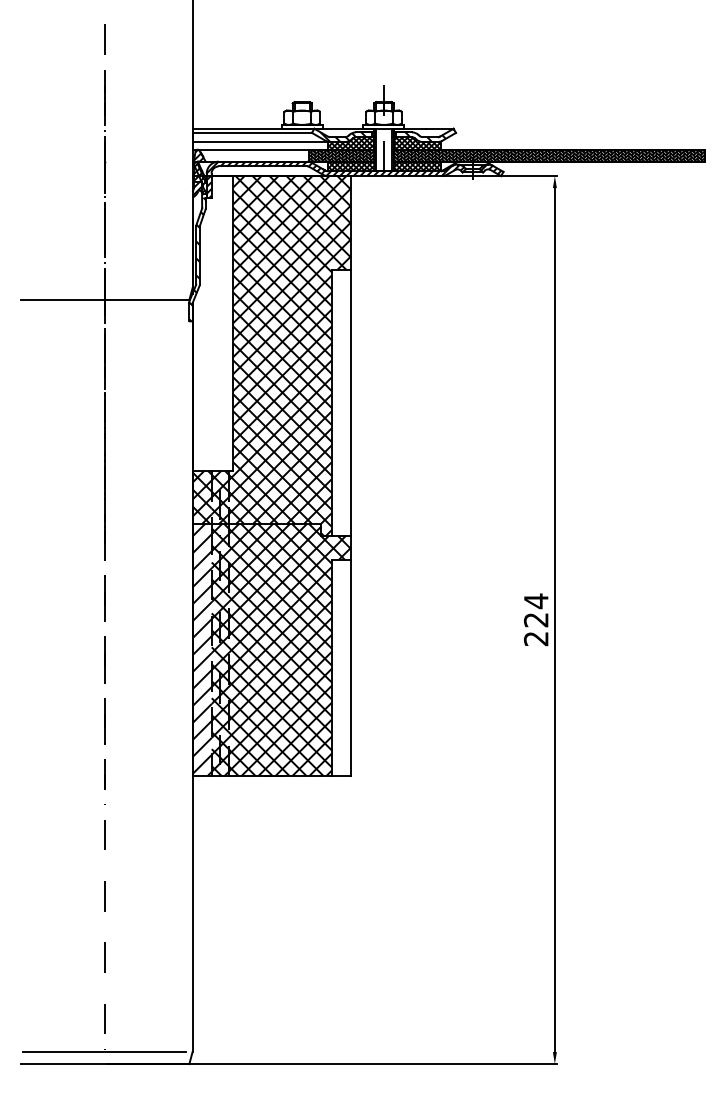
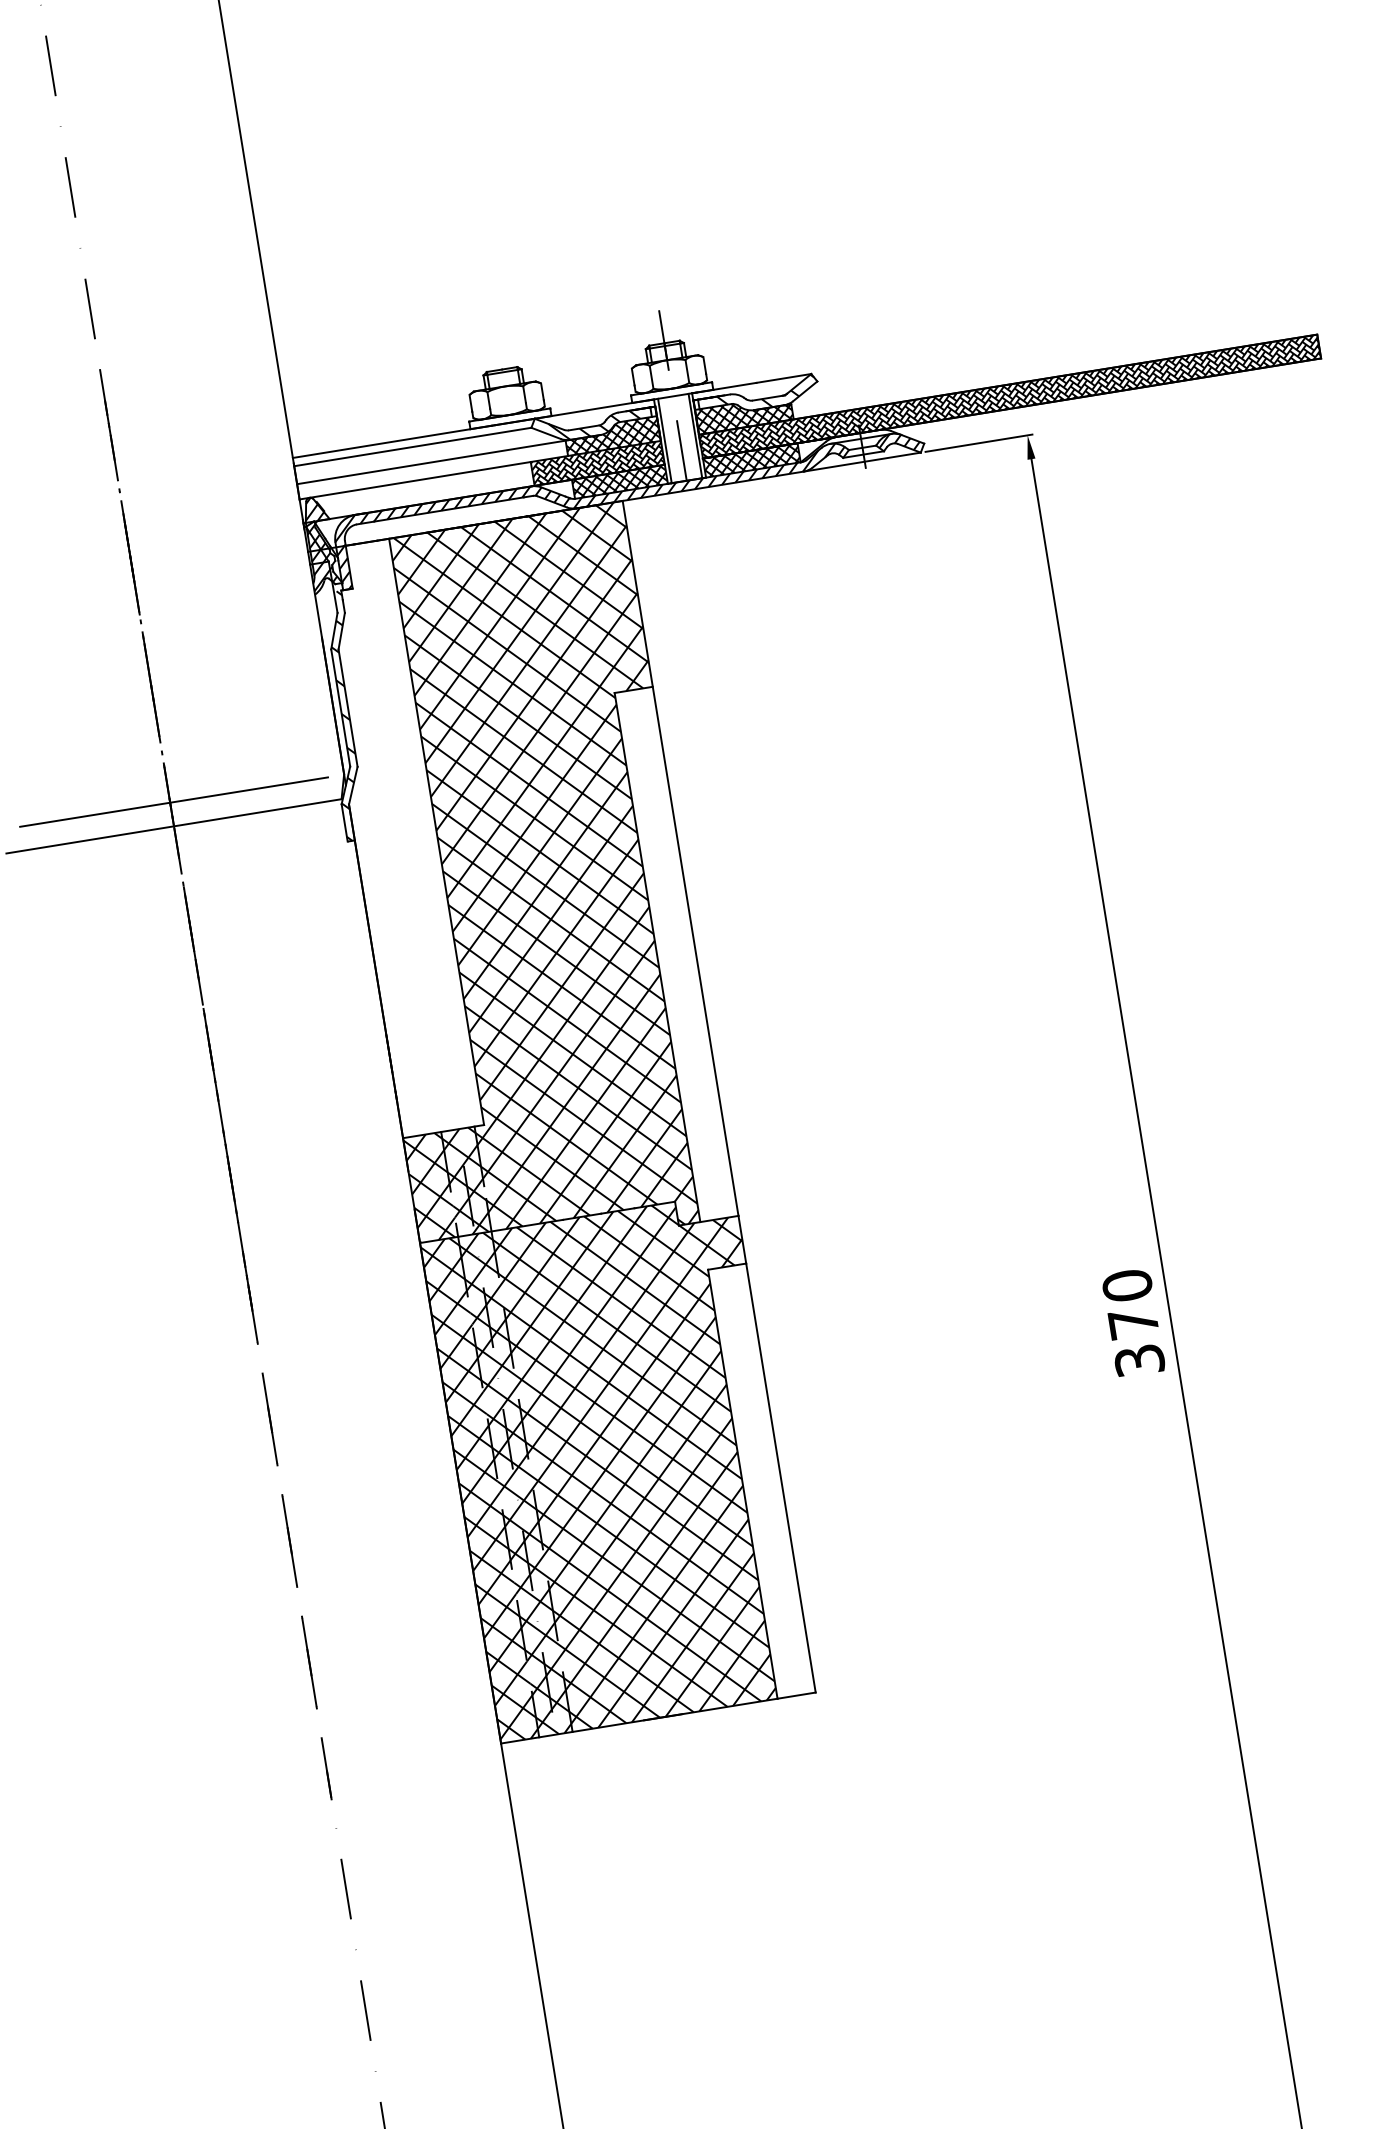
line: (106, 288) -> (173, 802), added
text: (535, 619) -> (1131, 1322), 224 -> 370
hatch: (201, 650) -> (478, 1491), added

